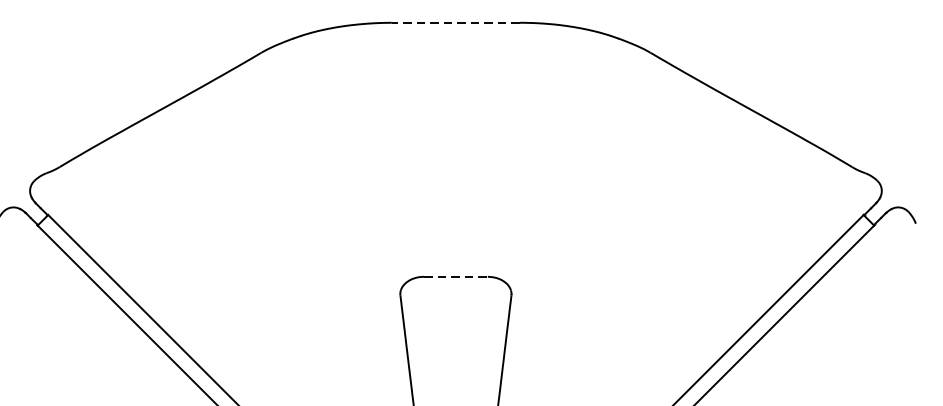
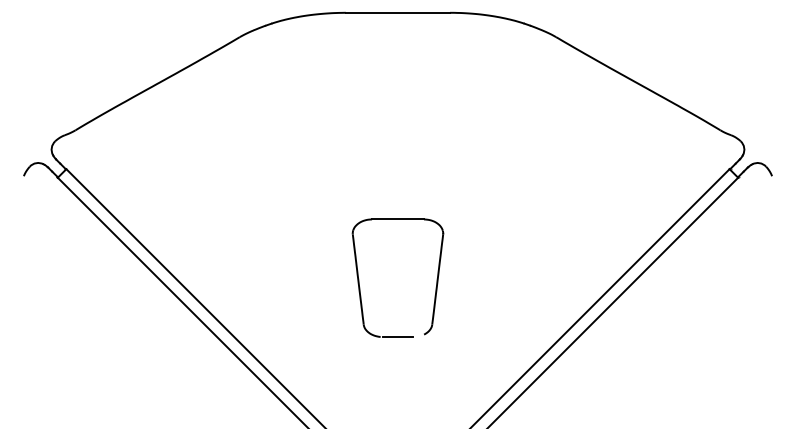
line: (455, 22) -> (397, 12), dashed -> solid
line: (456, 276) -> (398, 219), dashed -> solid

